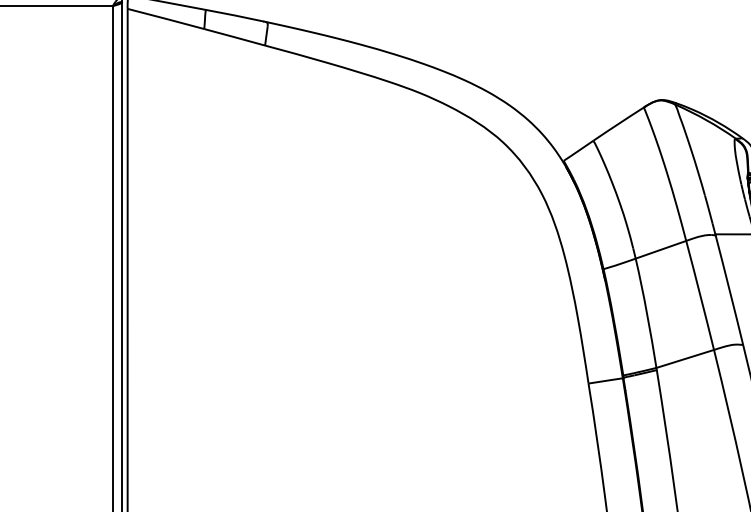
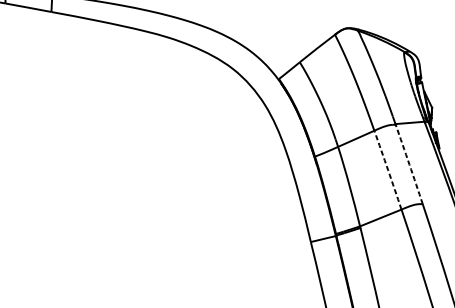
arc: (729, 290) -> (409, 164), solid -> dashed
arc: (700, 295) -> (388, 170), solid -> dashed

